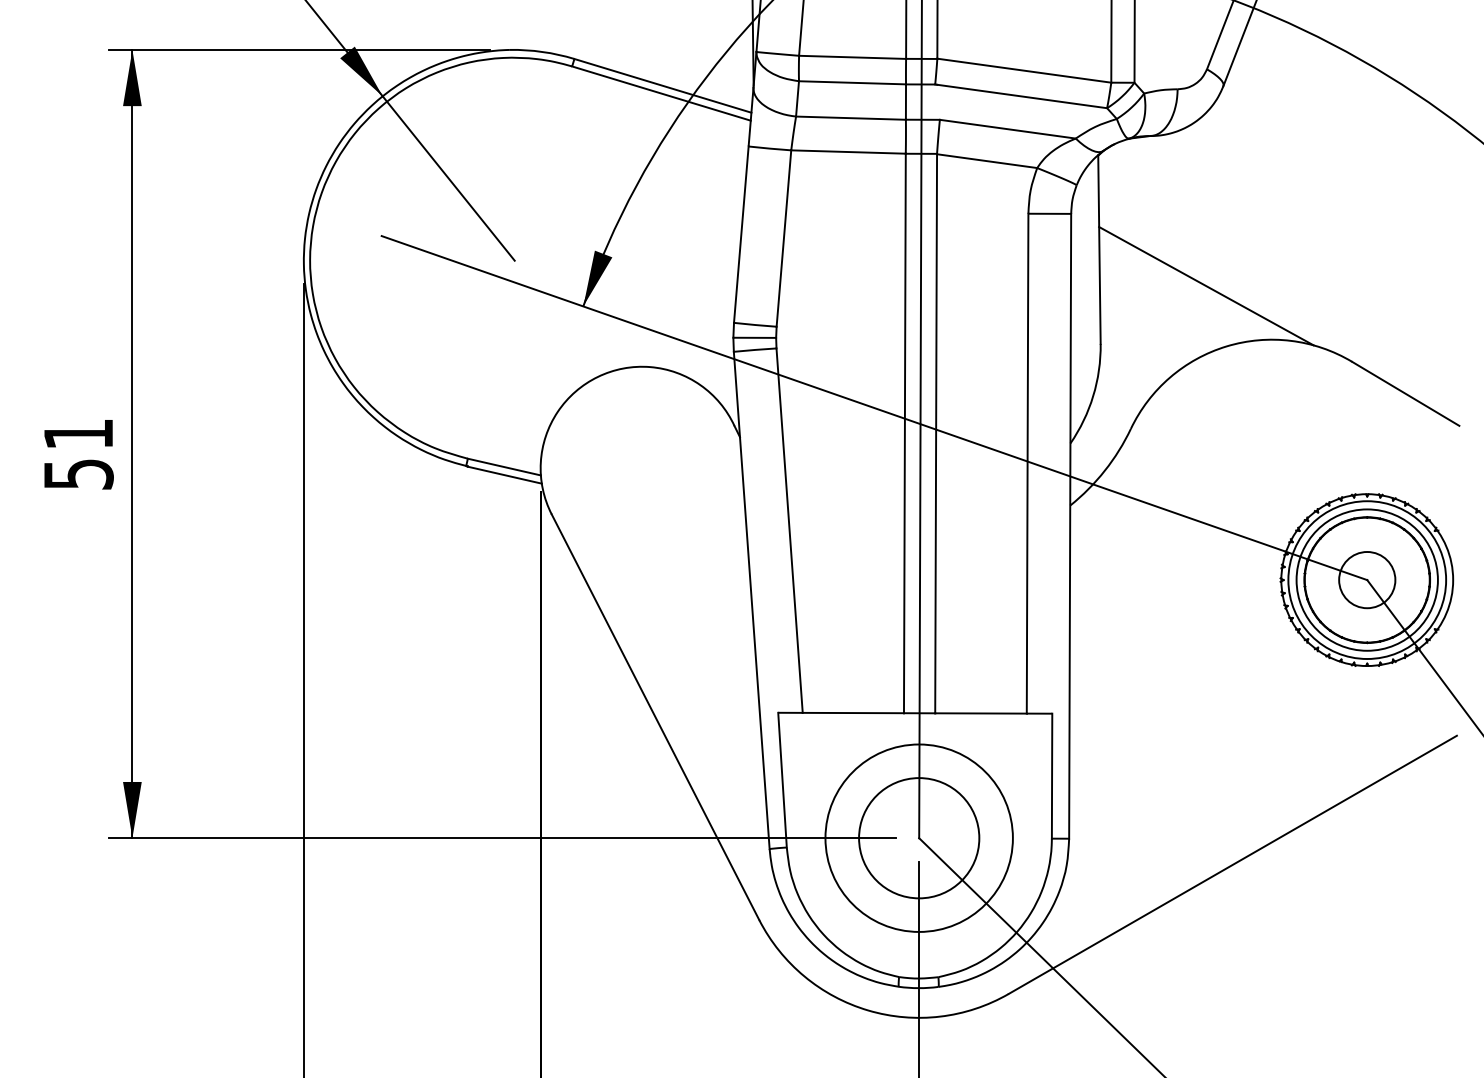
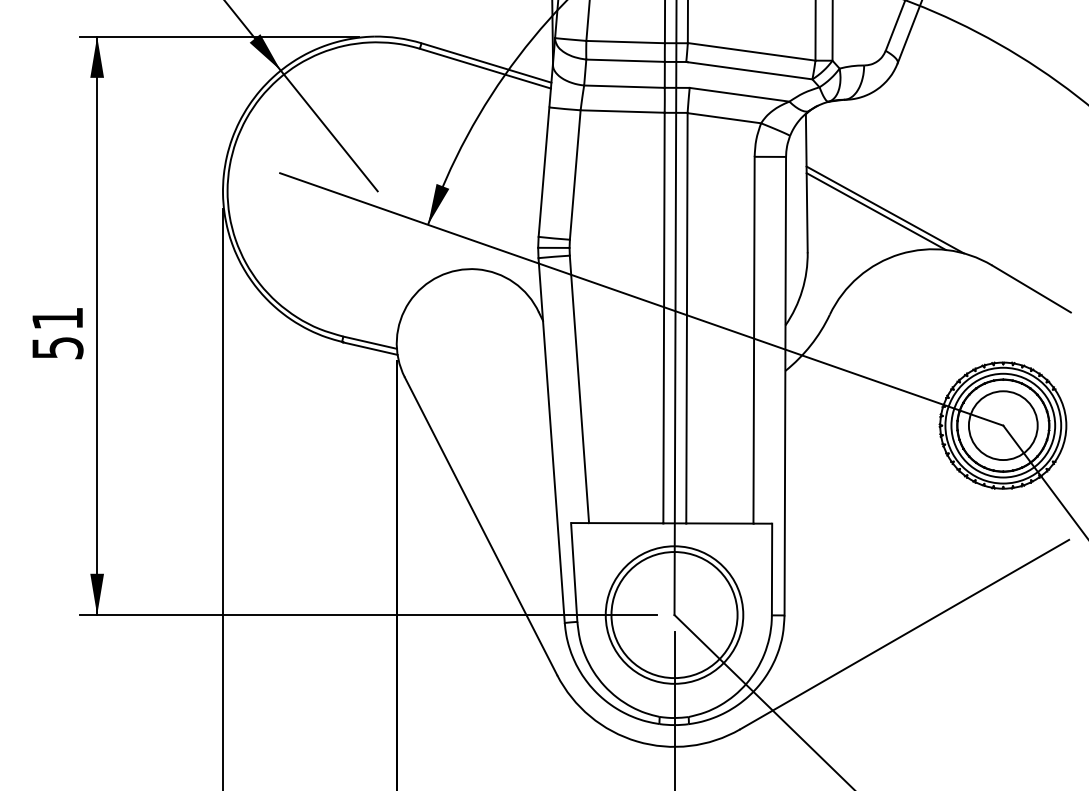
line: (1193, 288) -> (875, 211), added
circle: (1367, 579) -> (1003, 425), size x1.67
circle: (919, 838) -> (674, 615), size x1.43

